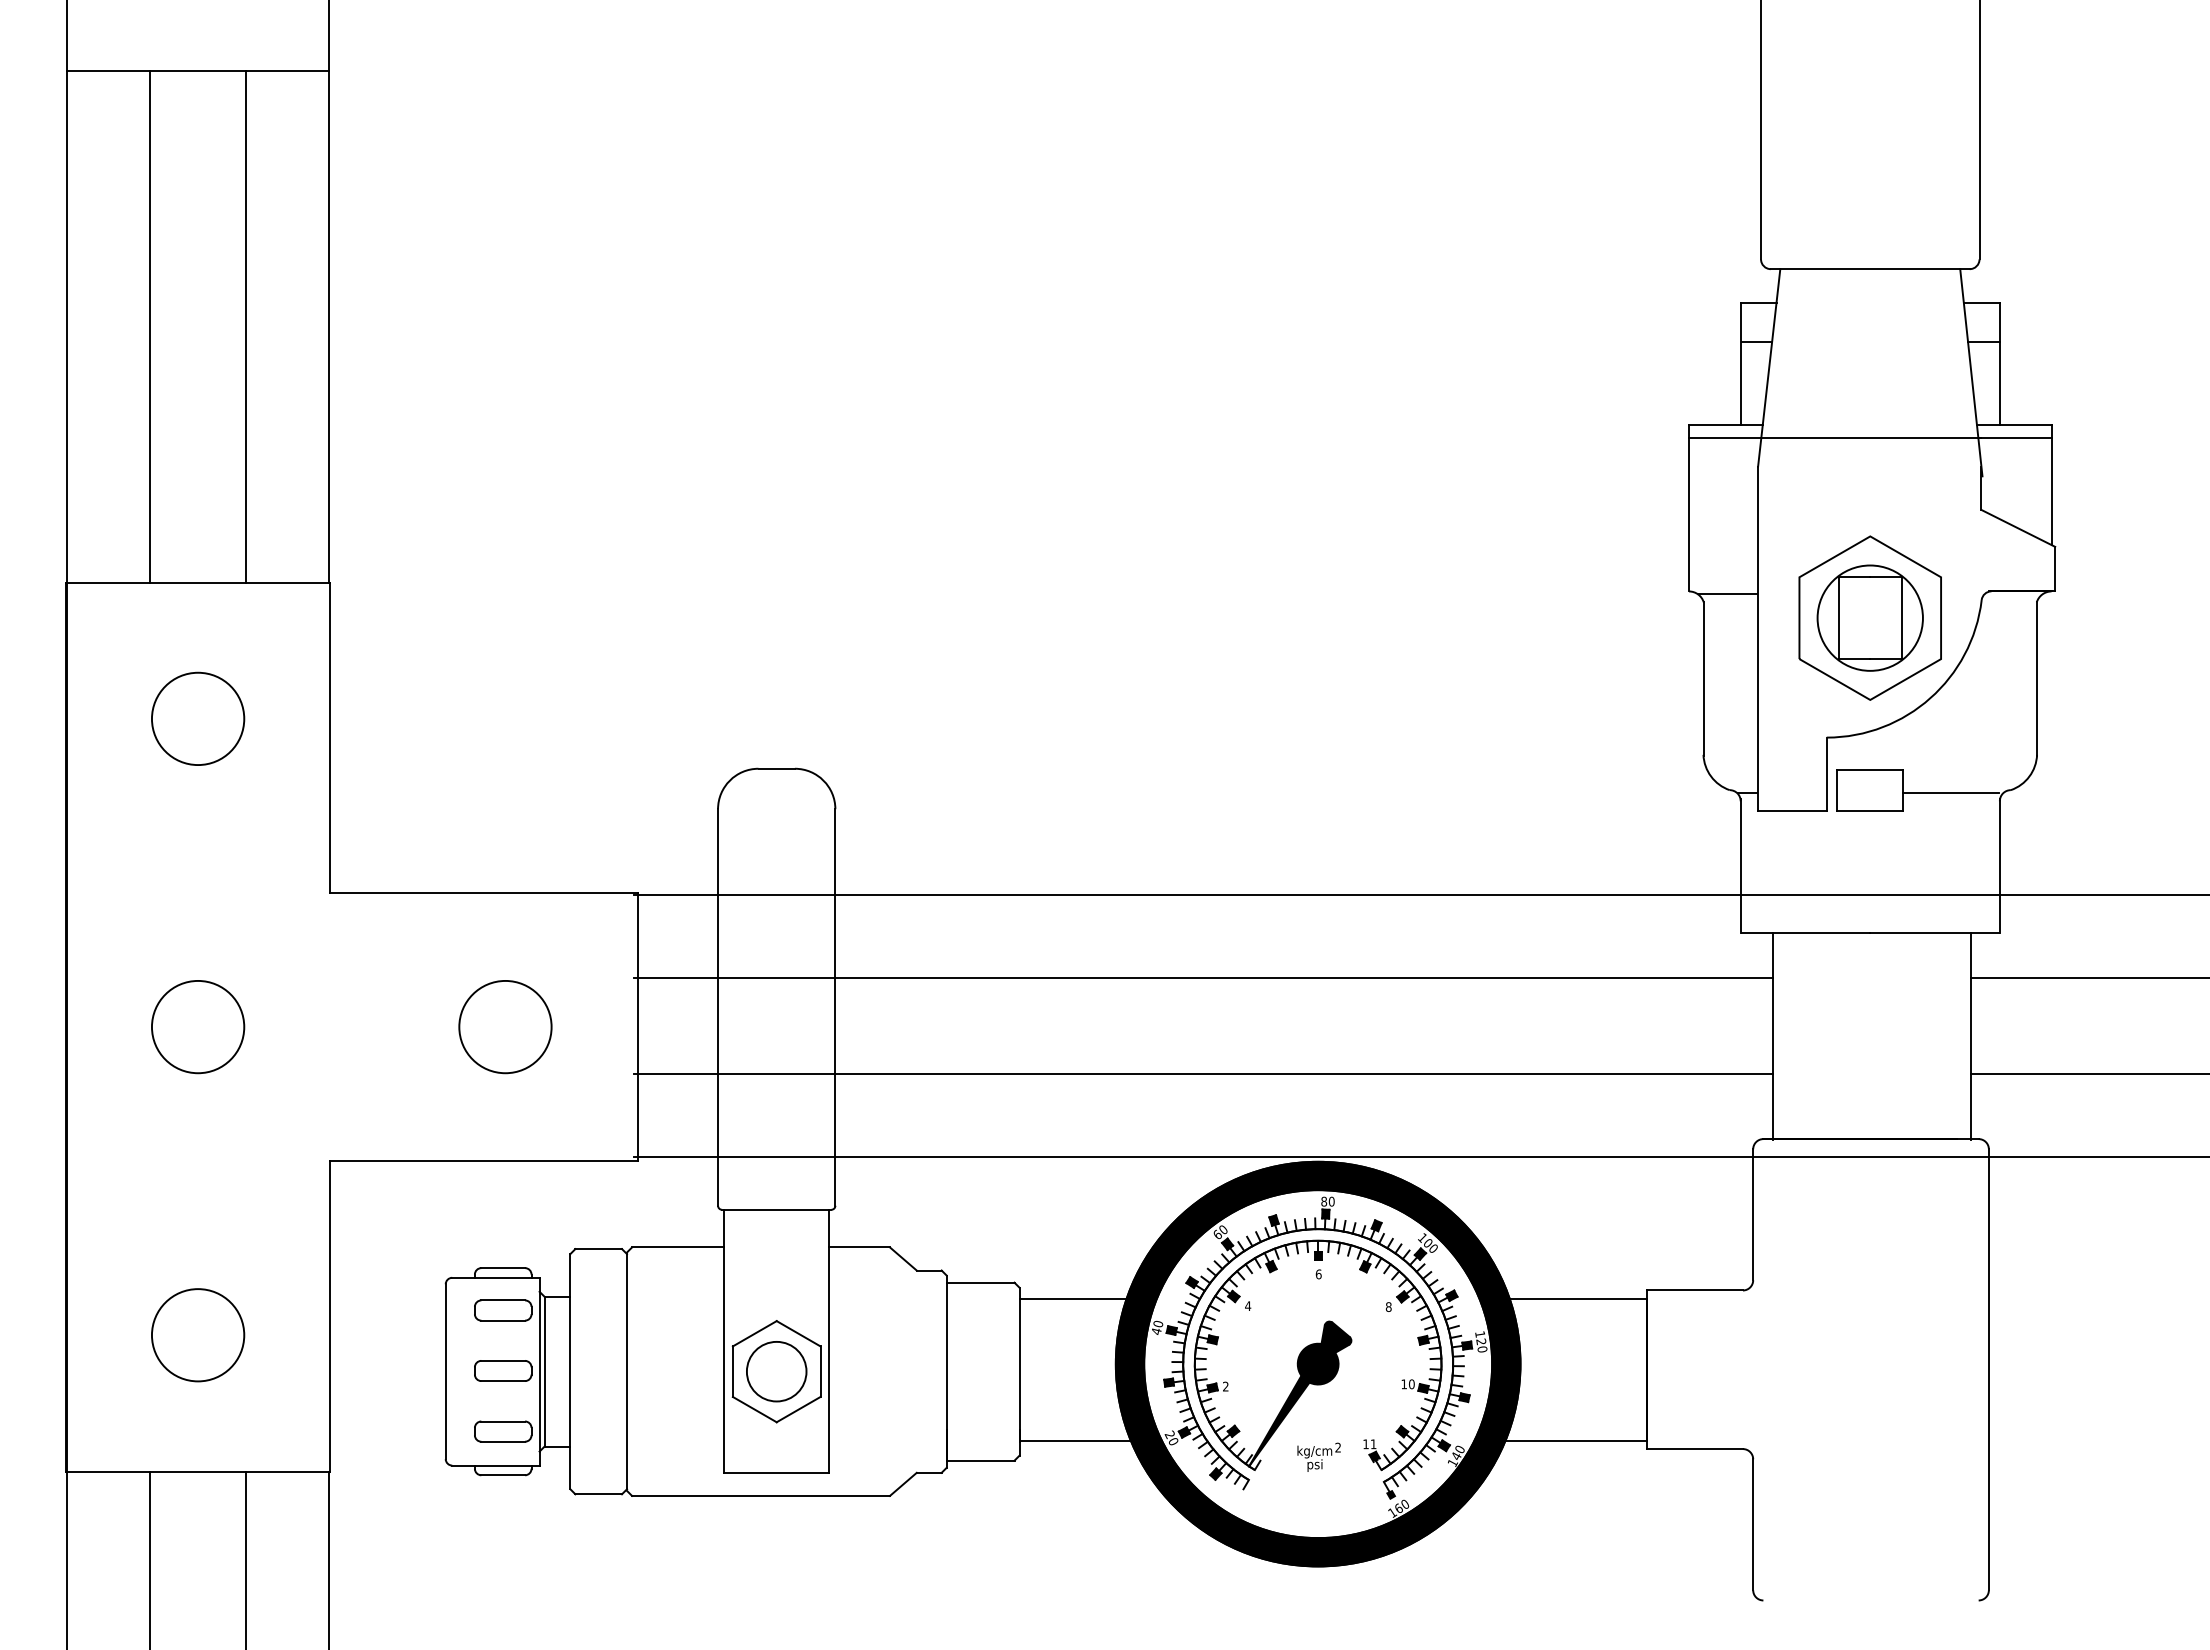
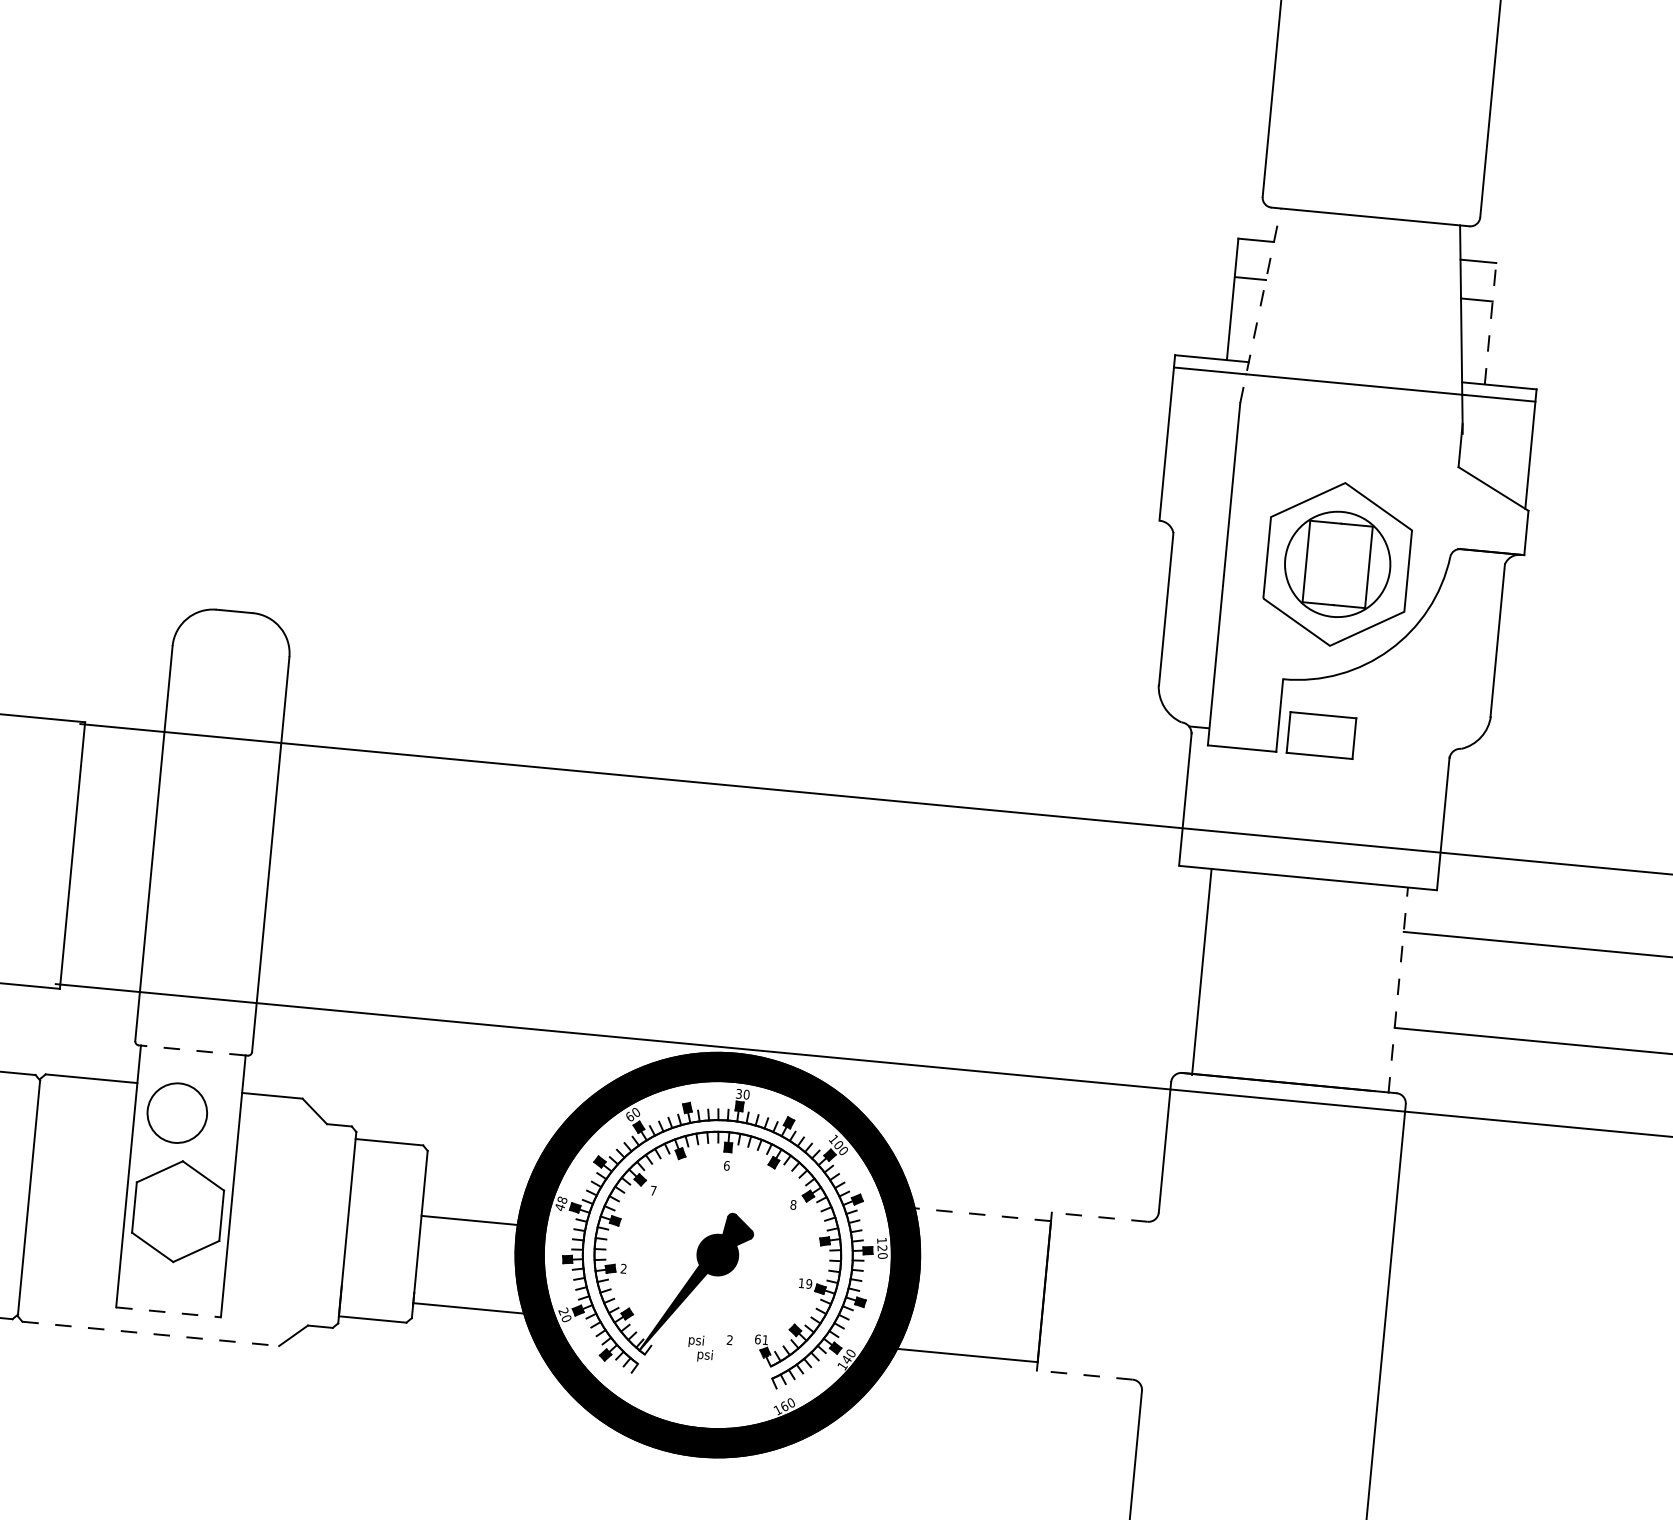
line: (1999, 364) -> (1490, 324), solid -> dashed
line: (1769, 367) -> (1260, 305), solid -> dashed
line: (1727, 594) -> (1197, 527), removed
line: (1950, 793) -> (1401, 746), removed
line: (1203, 977) -> (640, 859), removed
line: (1970, 1036) -> (1398, 990), solid -> dashed
line: (1203, 1074) -> (630, 955), removed
text: (1324, 1201) -> (739, 1093), 80 -> 30
line: (776, 1209) -> (193, 1050), solid -> dashed
line: (1694, 1290) -> (1099, 1217), solid -> dashed
line: (1072, 1298) -> (474, 1220), moved
line: (1572, 1298) -> (977, 1213), solid -> dashed
text: (1248, 1305) -> (653, 1190), 4 -> 7
text: (1158, 1323) -> (562, 1199), 40 -> 48
circle: (776, 1371) -> (177, 1112), moved
text: (1411, 1384) -> (808, 1284), 10 -> 19
text: (1365, 1444) -> (757, 1339), 11 -> 61
line: (1694, 1449) -> (1084, 1375), solid -> dashed
text: (1314, 1451) -> (705, 1341), kg/cm -> psi
line: (776, 1472) -> (168, 1312), solid -> dashed
fill: (1390, 1494) -> (777, 1391), removed
line: (761, 1495) -> (151, 1333), solid -> dashed

